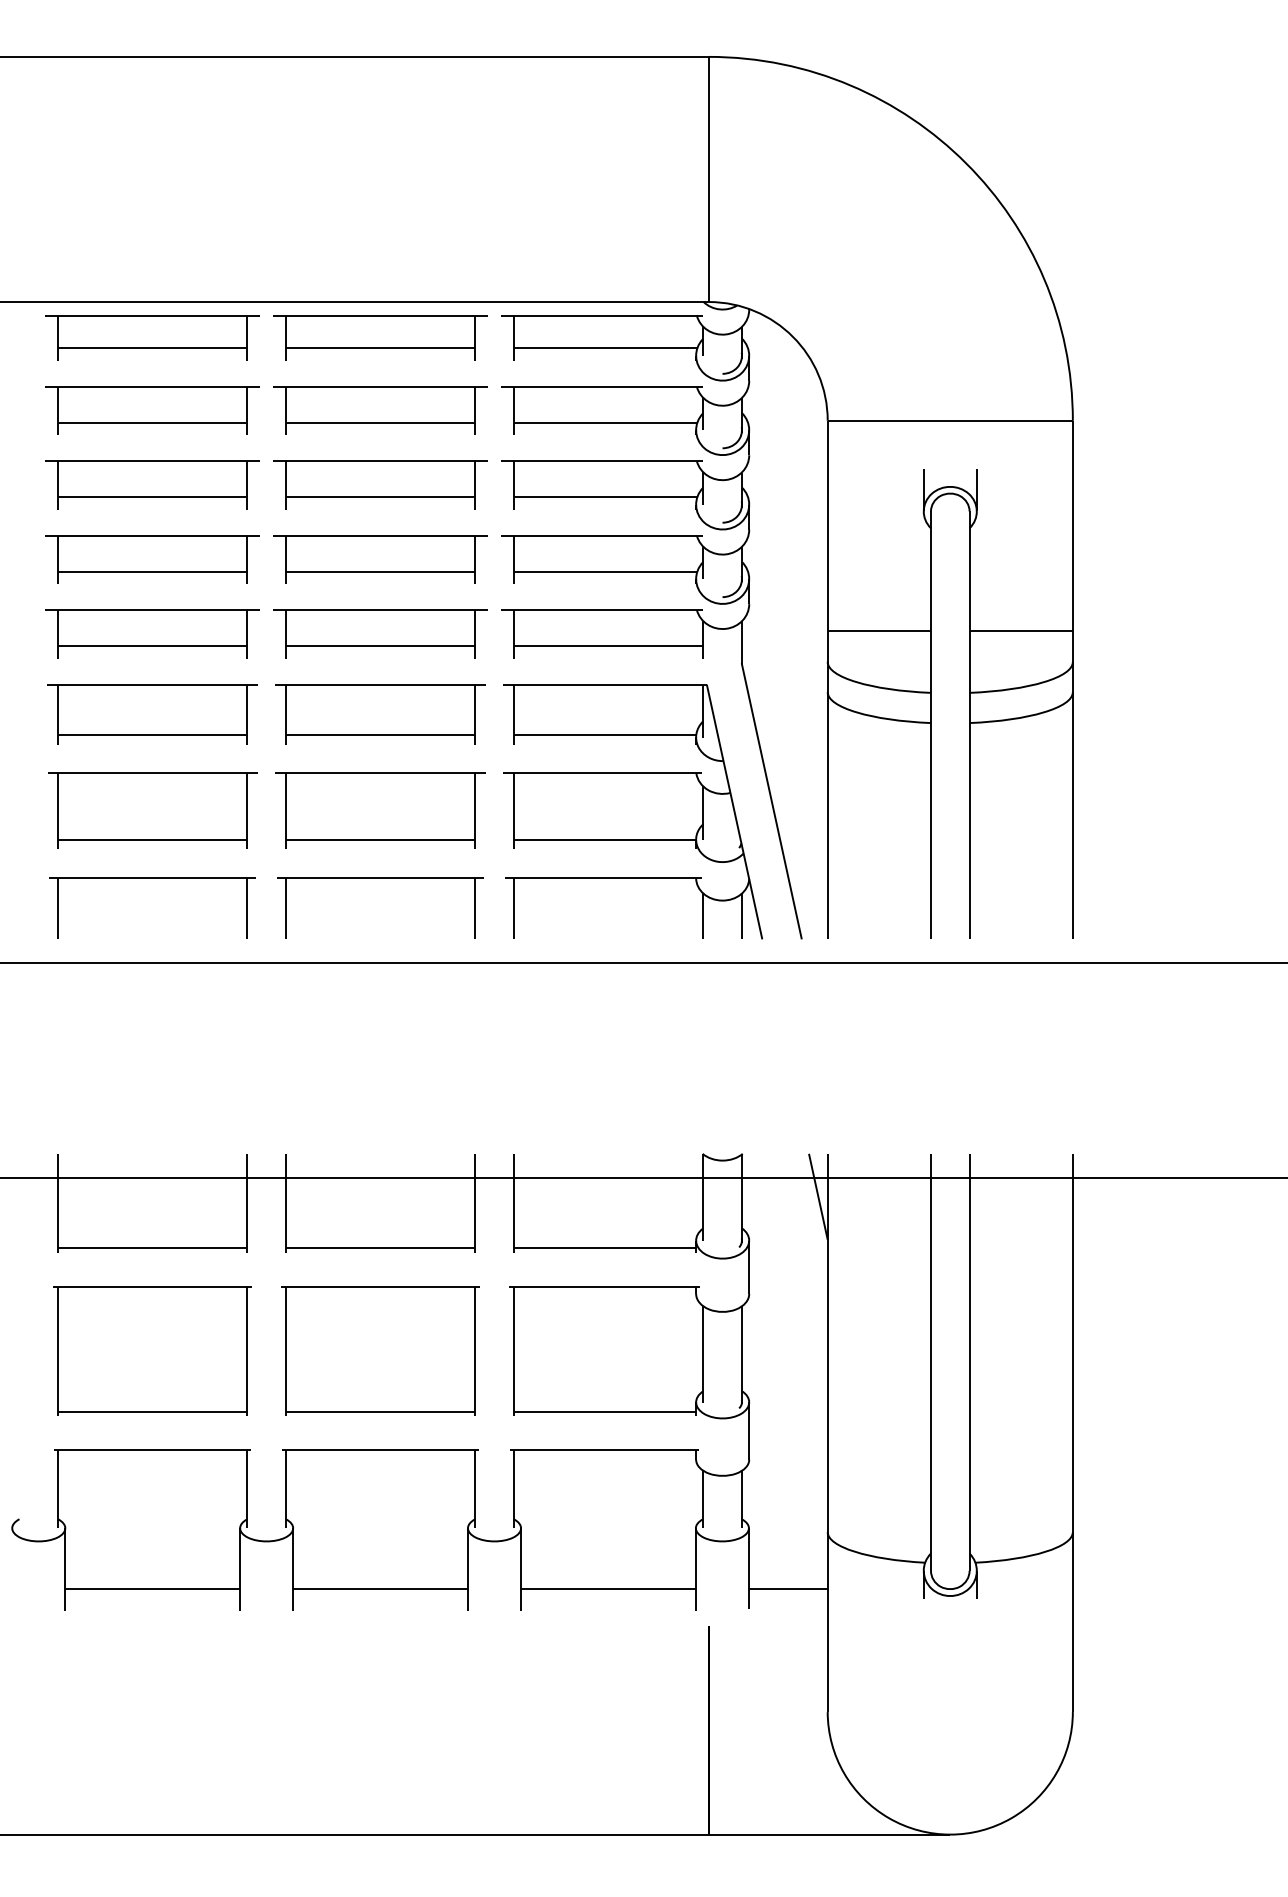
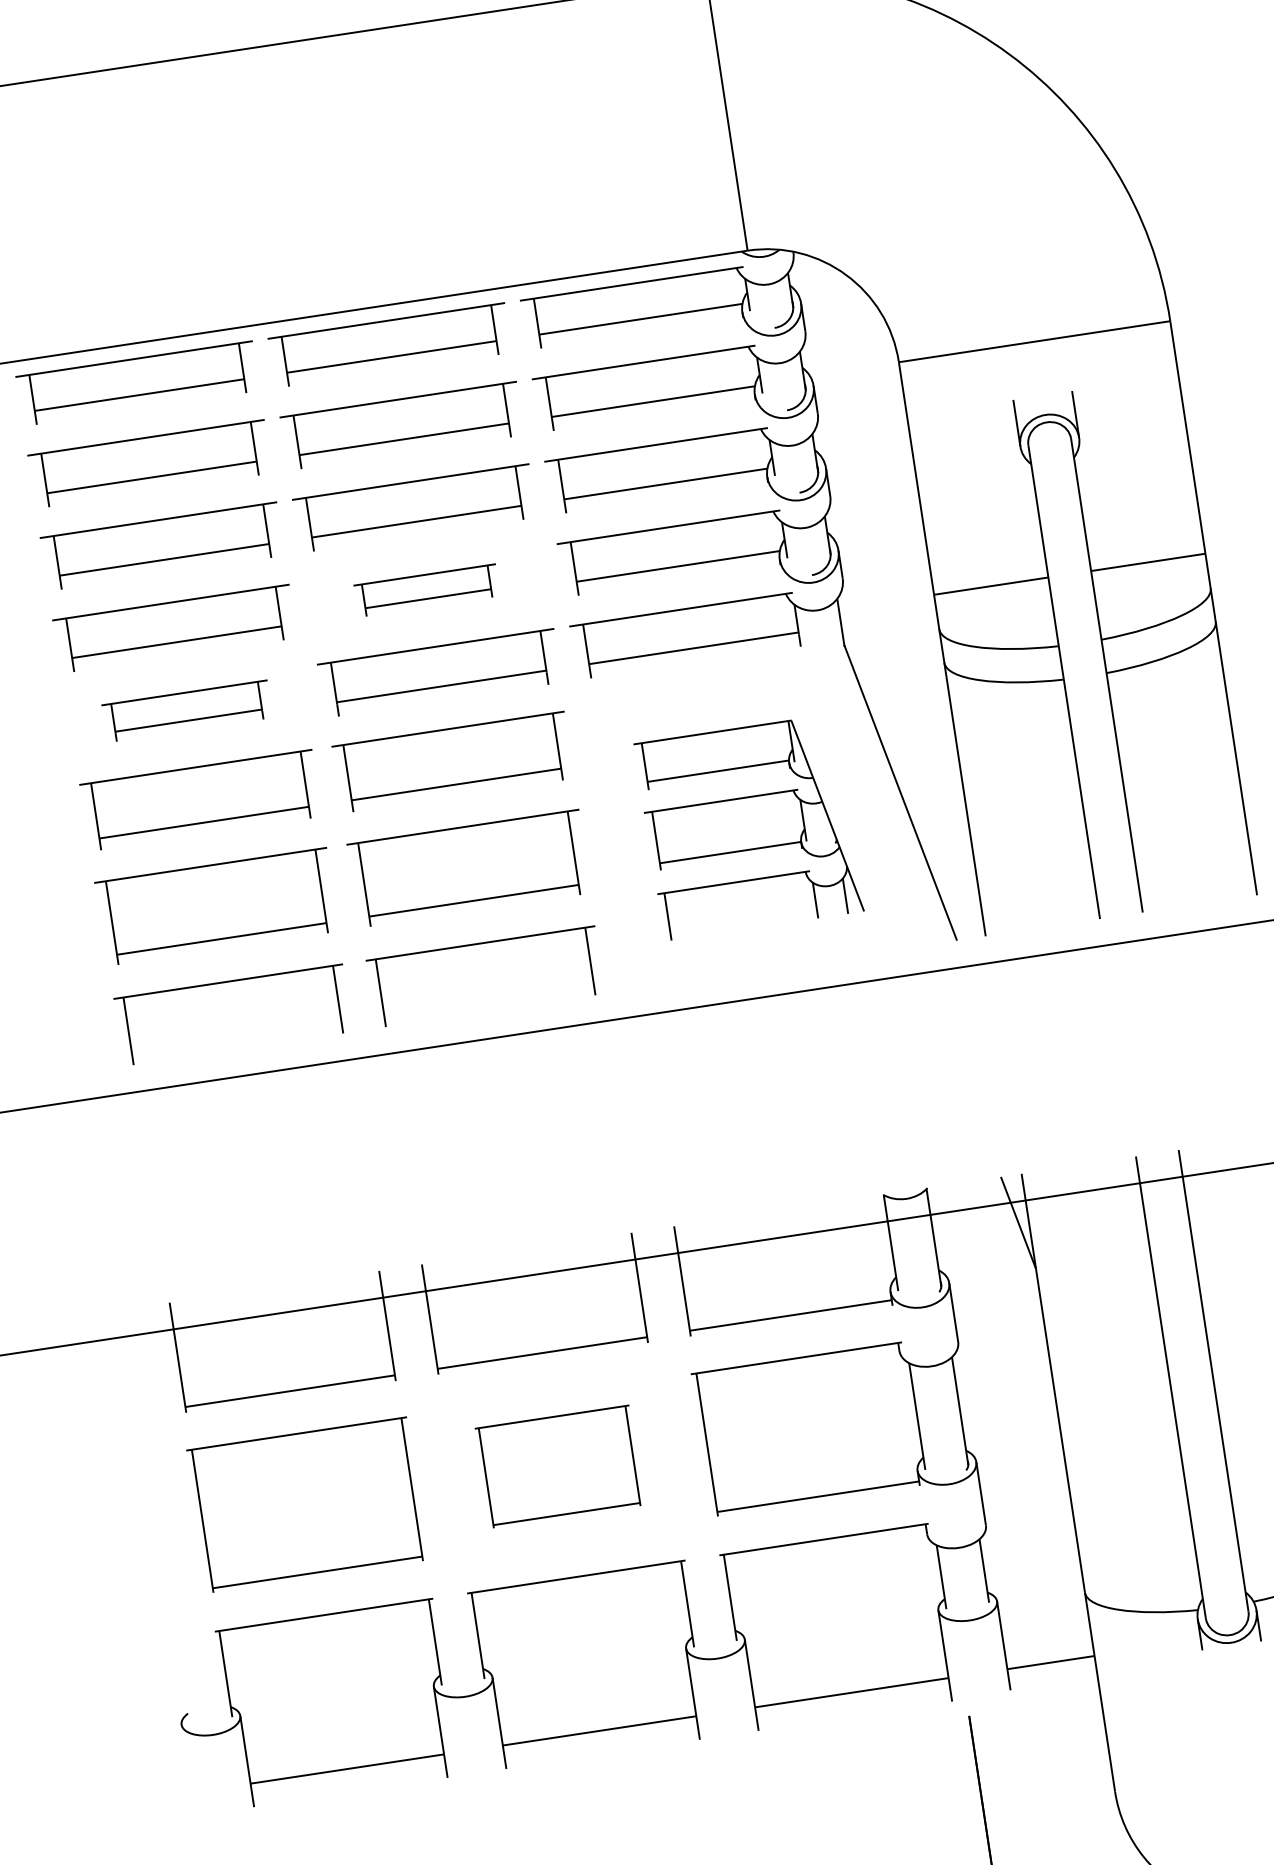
part: (380, 559) -> (427, 590), size x0.6
part: (152, 633) -> (187, 710), size x0.7
part: (633, 811) -> (749, 827), size x0.7
part: (380, 1350) -> (559, 1466), size x0.7

